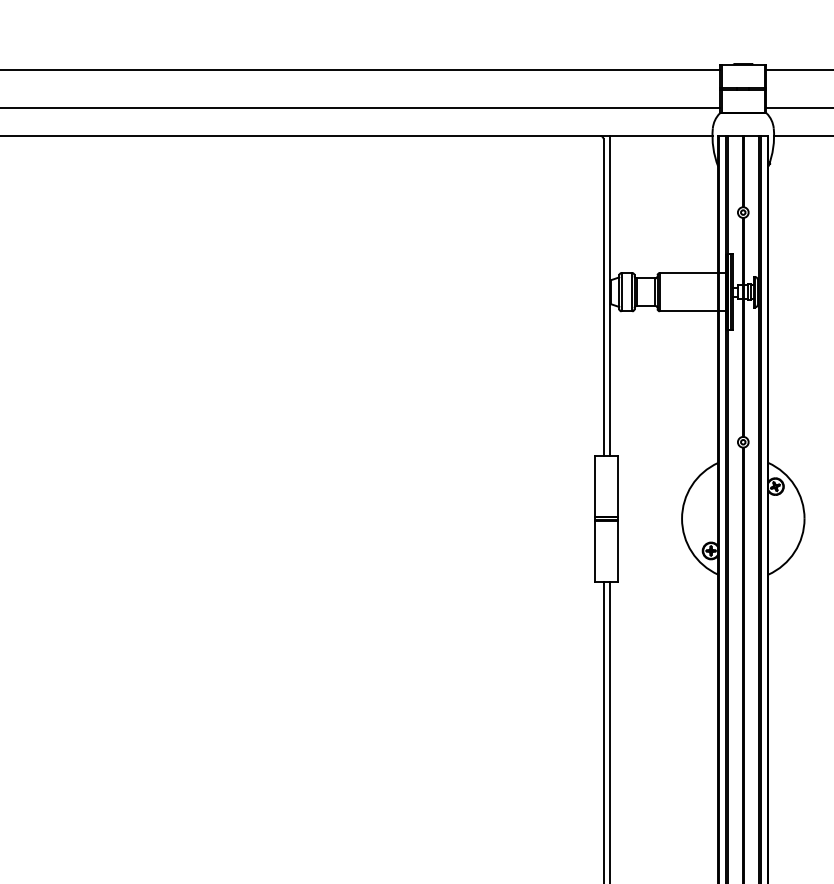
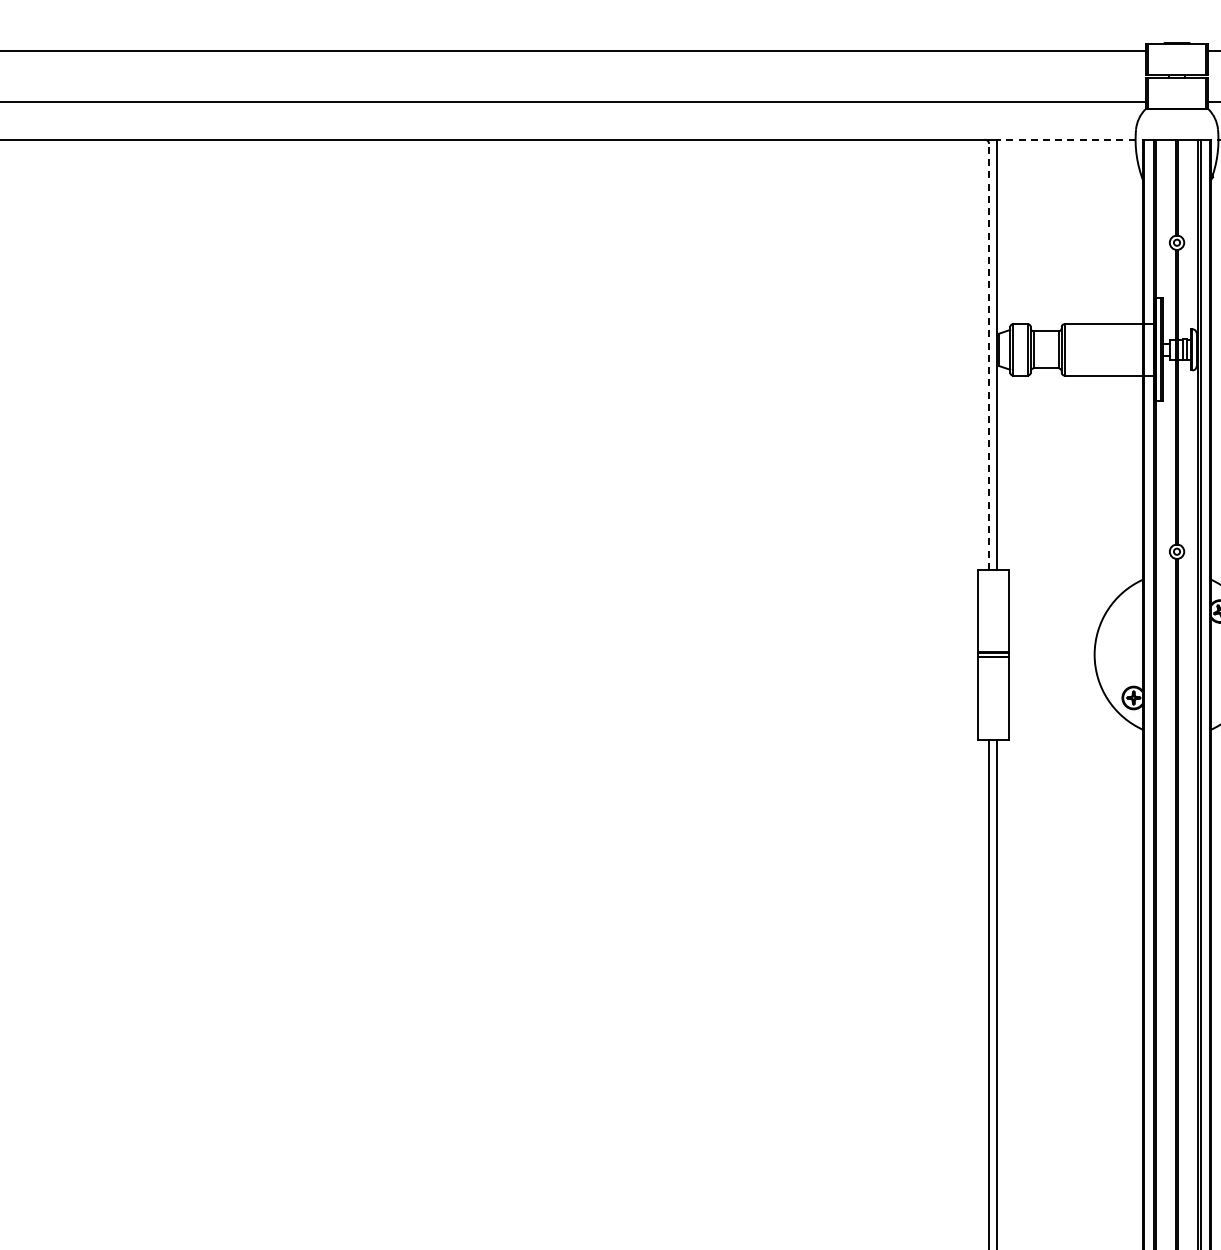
line: (660, 135) -> (1065, 139), solid -> dashed
line: (603, 297) -> (989, 356), solid -> dashed

